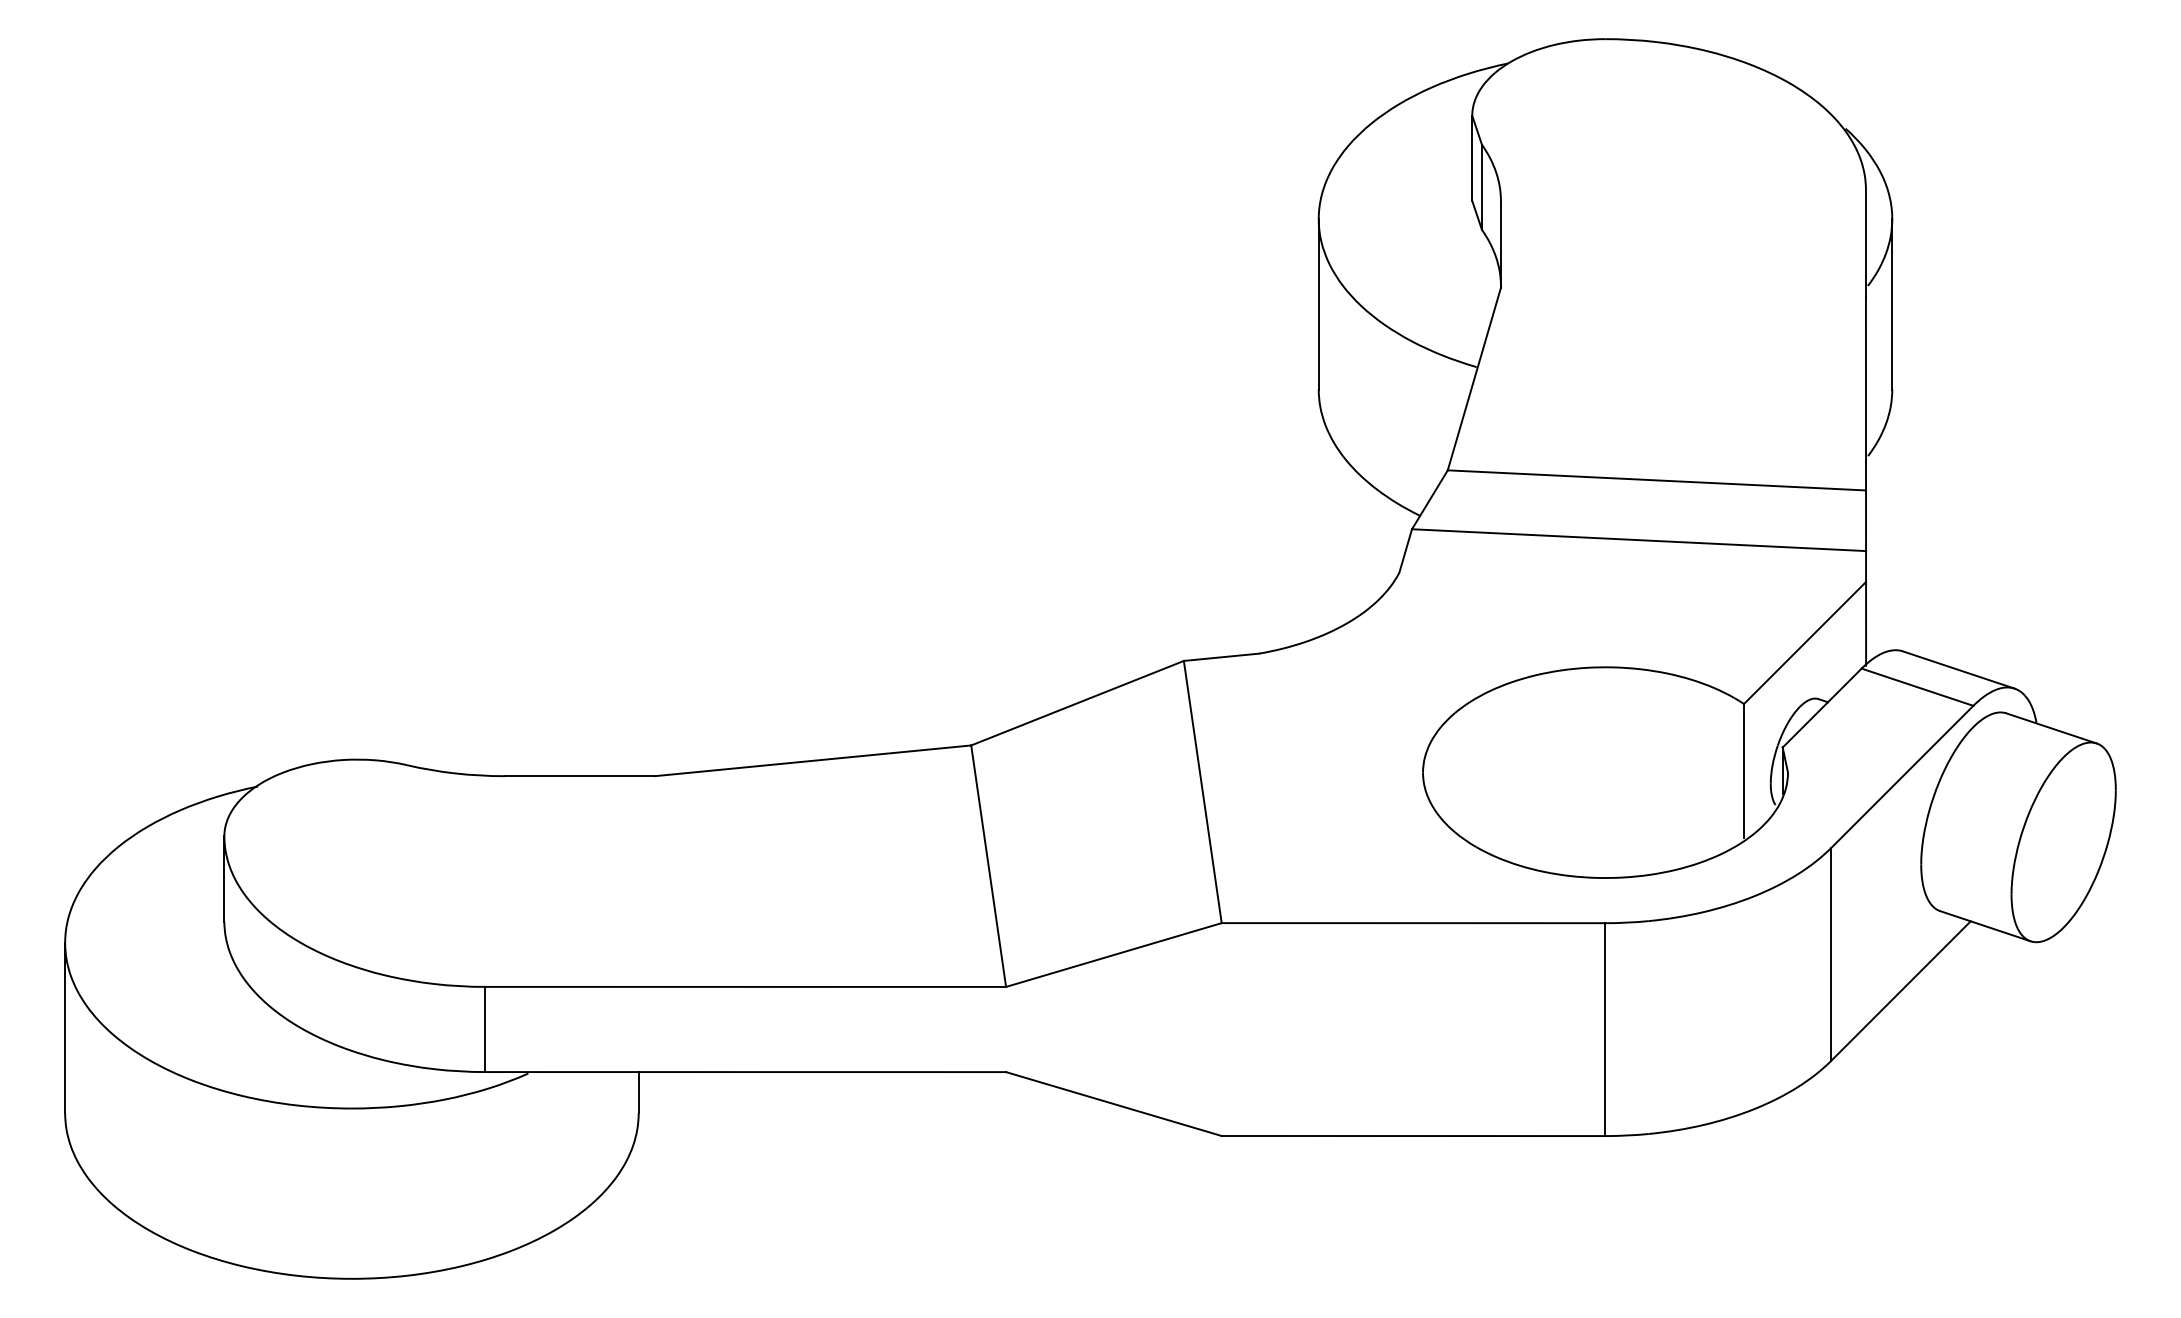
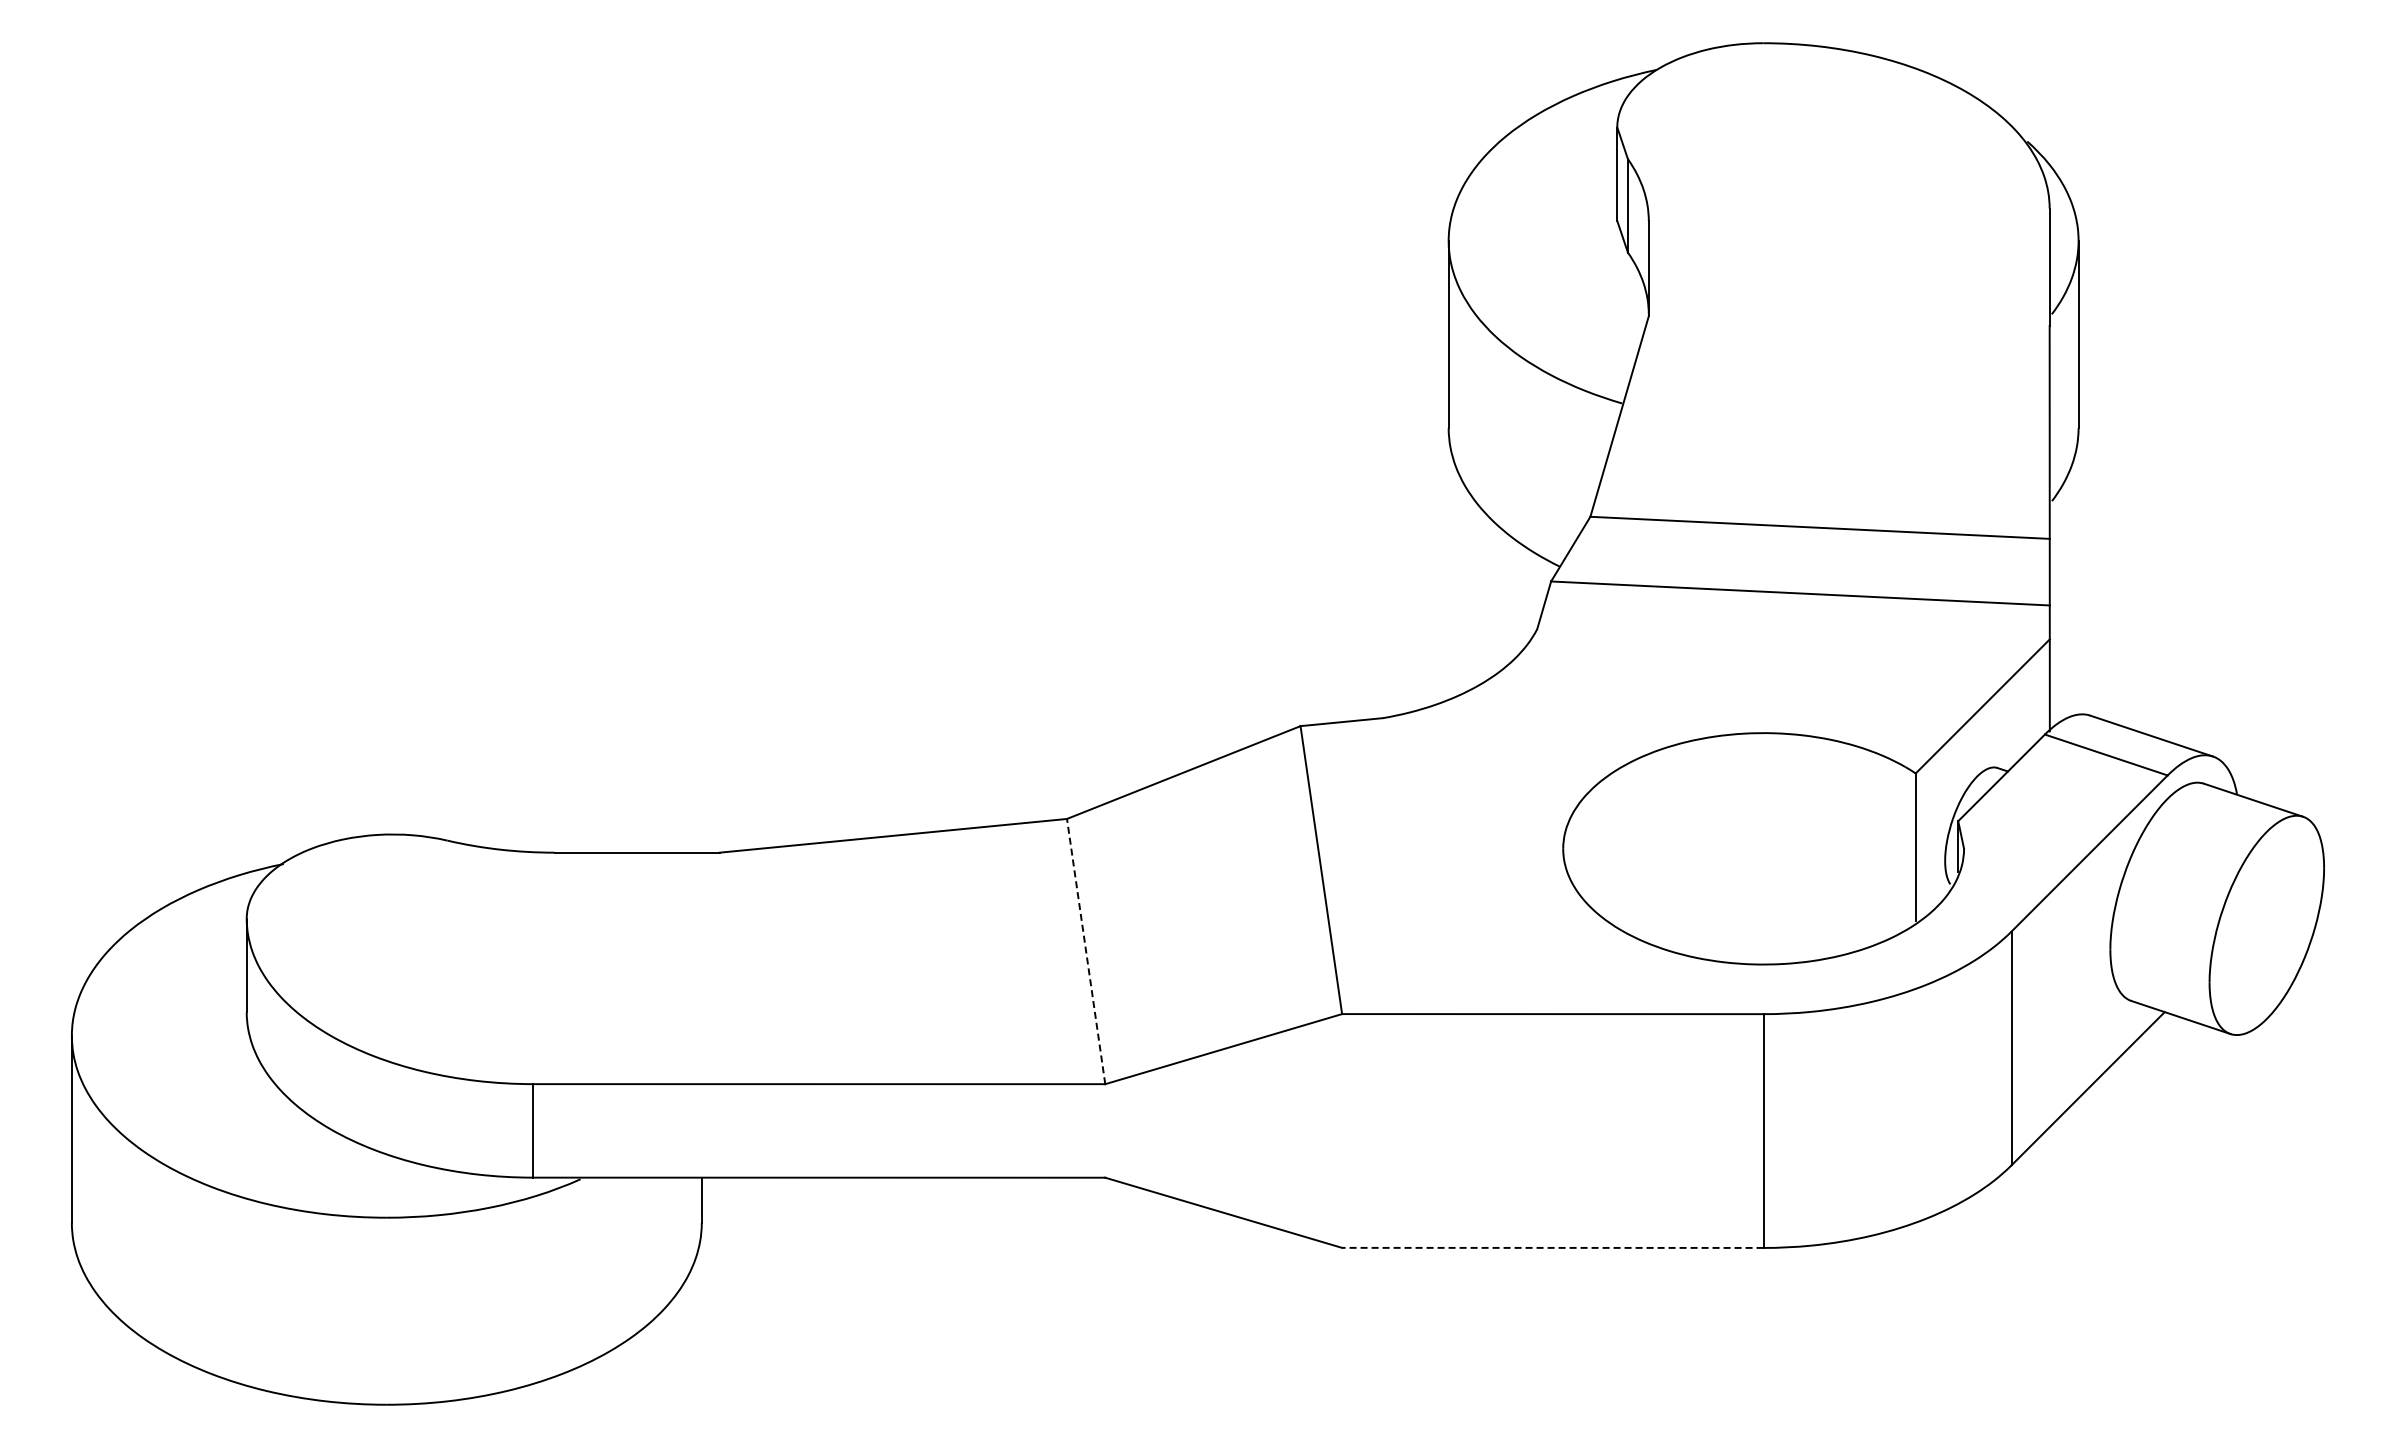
line: (988, 866) -> (1086, 951), solid -> dashed
line: (1413, 1135) -> (1552, 1247), solid -> dashed

